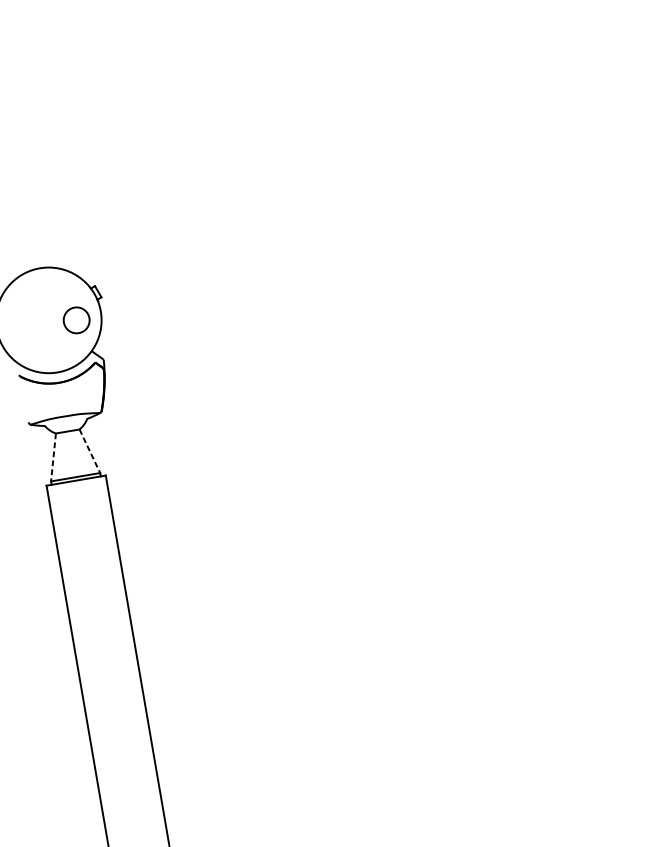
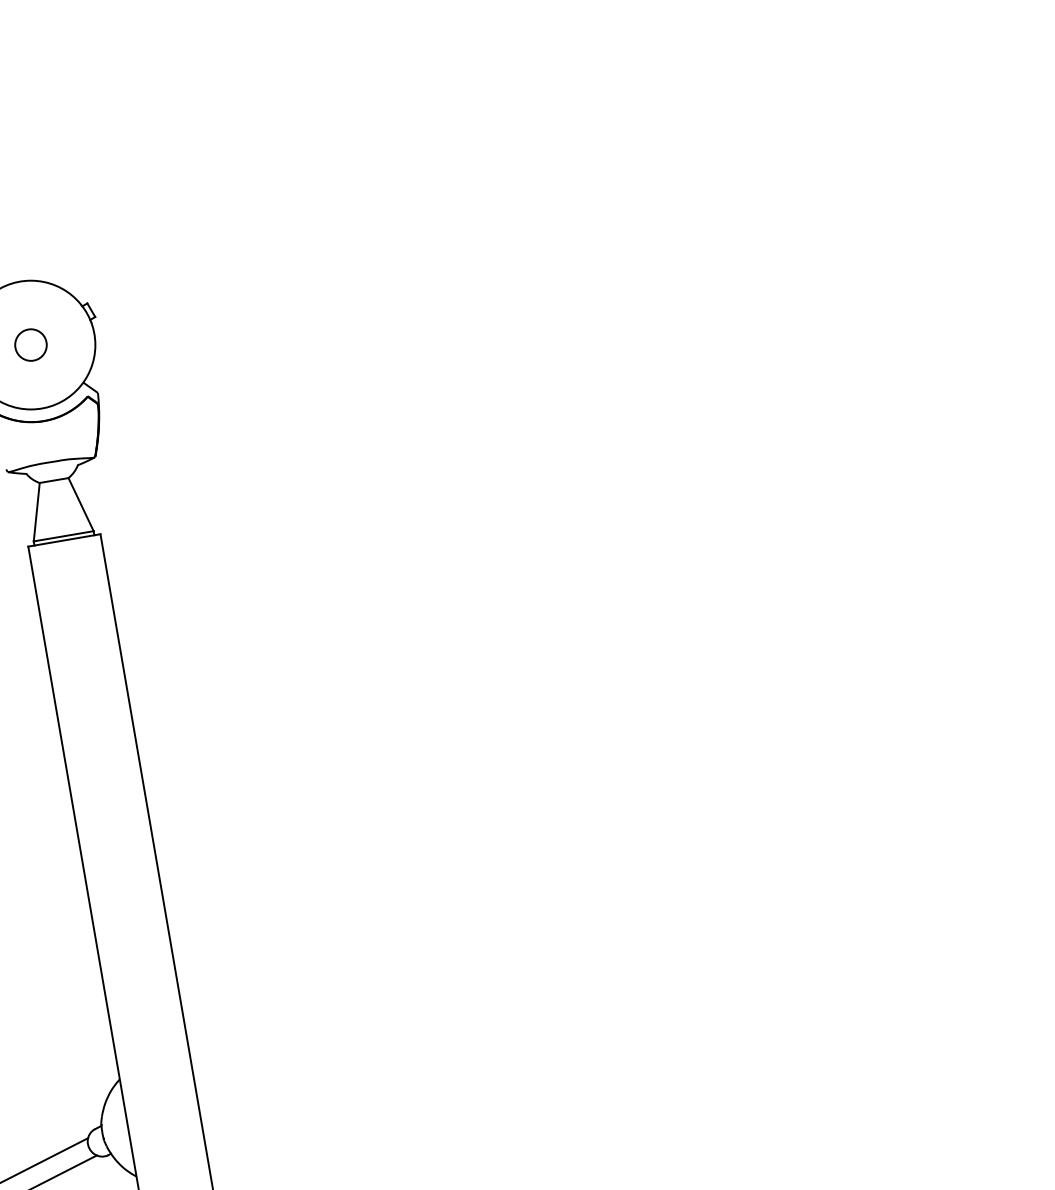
circle: (76, 319) -> (30, 344), moved
line: (90, 451) -> (81, 505), dashed -> solid
line: (53, 457) -> (36, 512), dashed -> solid

